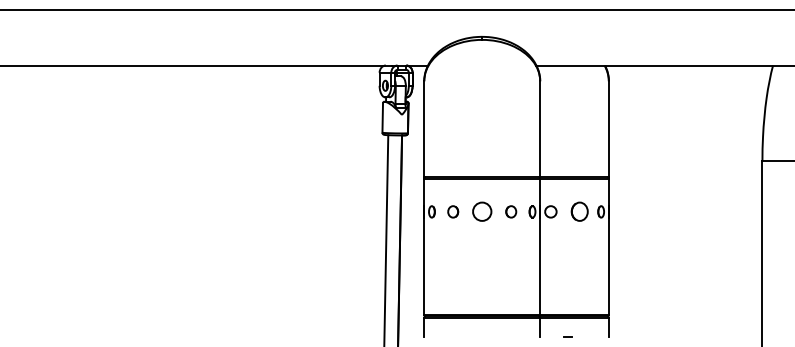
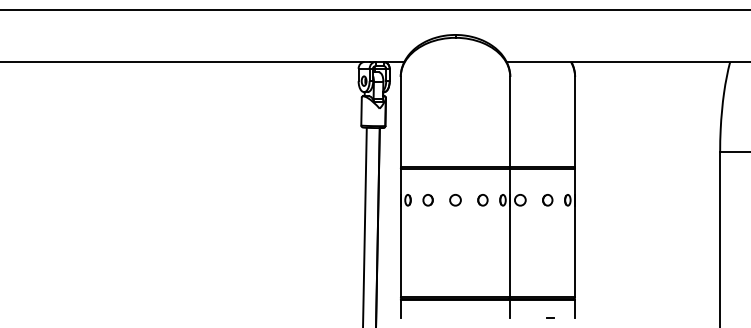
circle: (482, 212) -> (455, 200), size x0.62
part: (579, 212) -> (547, 200), size x0.62
line: (567, 336) -> (550, 317), moved

